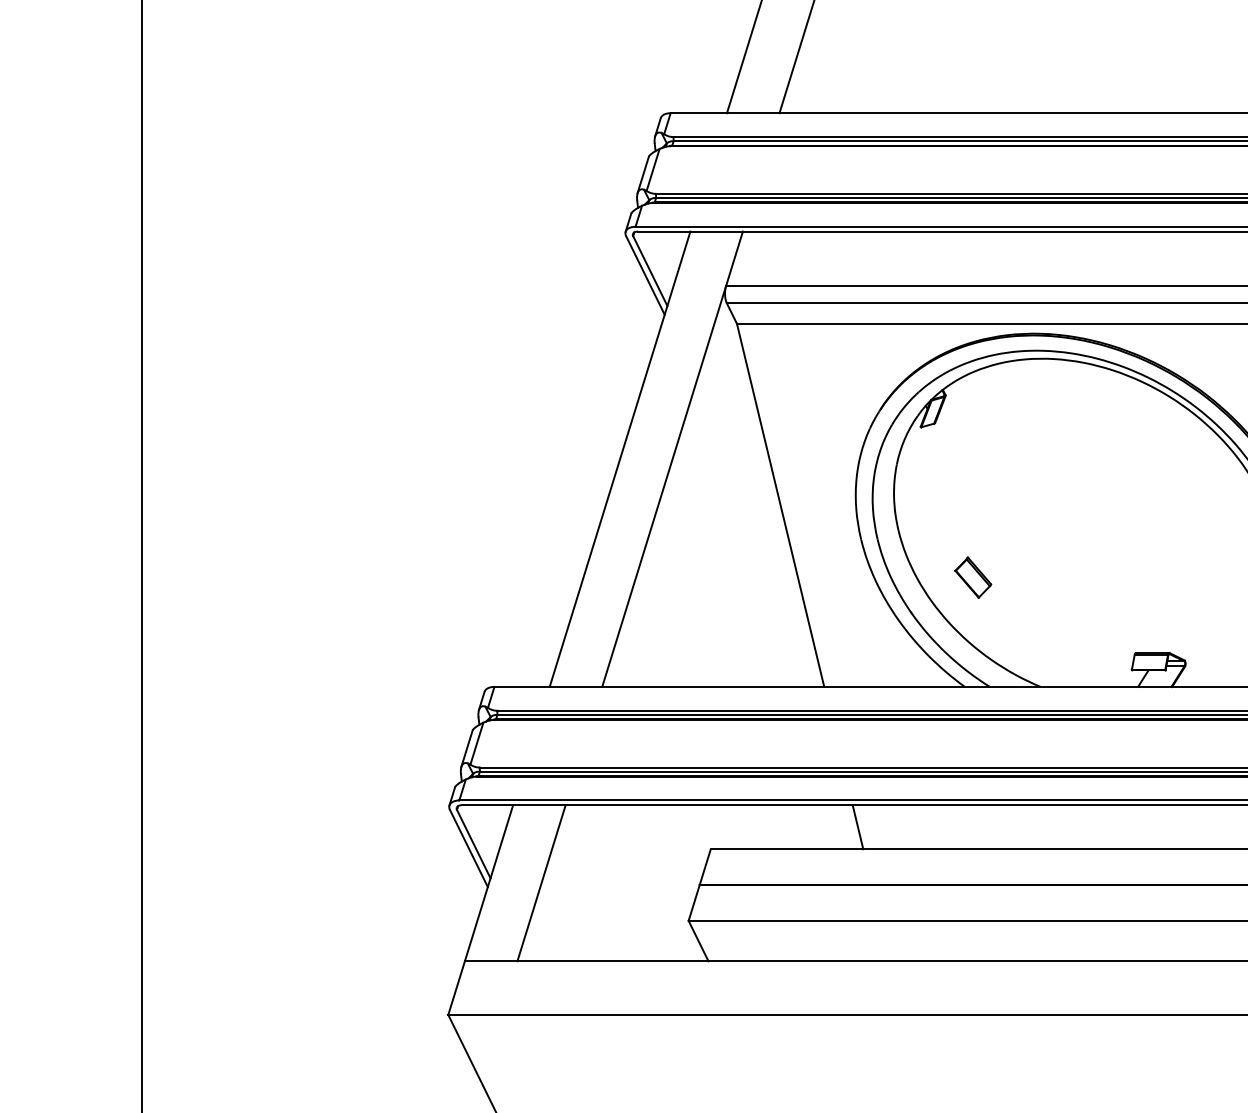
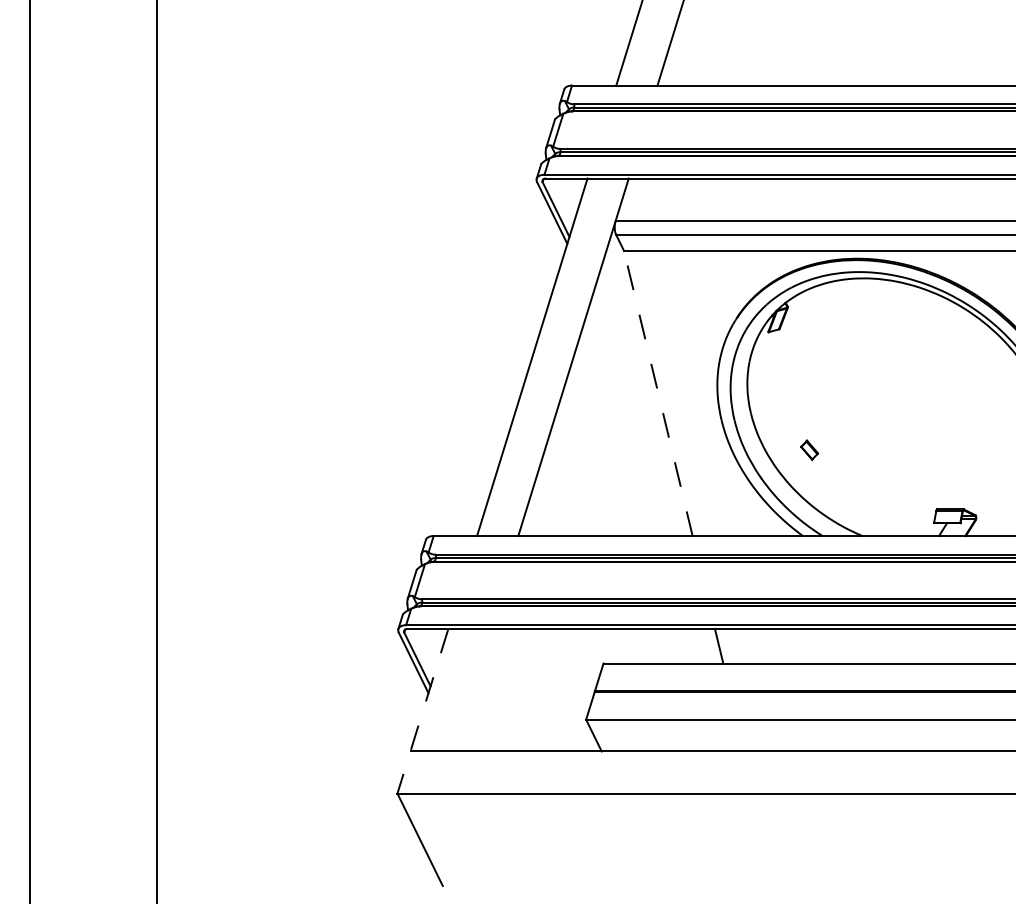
line: (780, 505) -> (658, 393), solid -> dashed
part: (973, 576) -> (809, 449), size x0.6
line: (541, 882) -> (470, 689), removed
line: (480, 910) -> (422, 711), solid -> dashed

